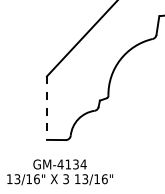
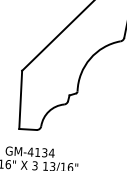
line: (46, 108) -> (20, 100), dashed -> solid

